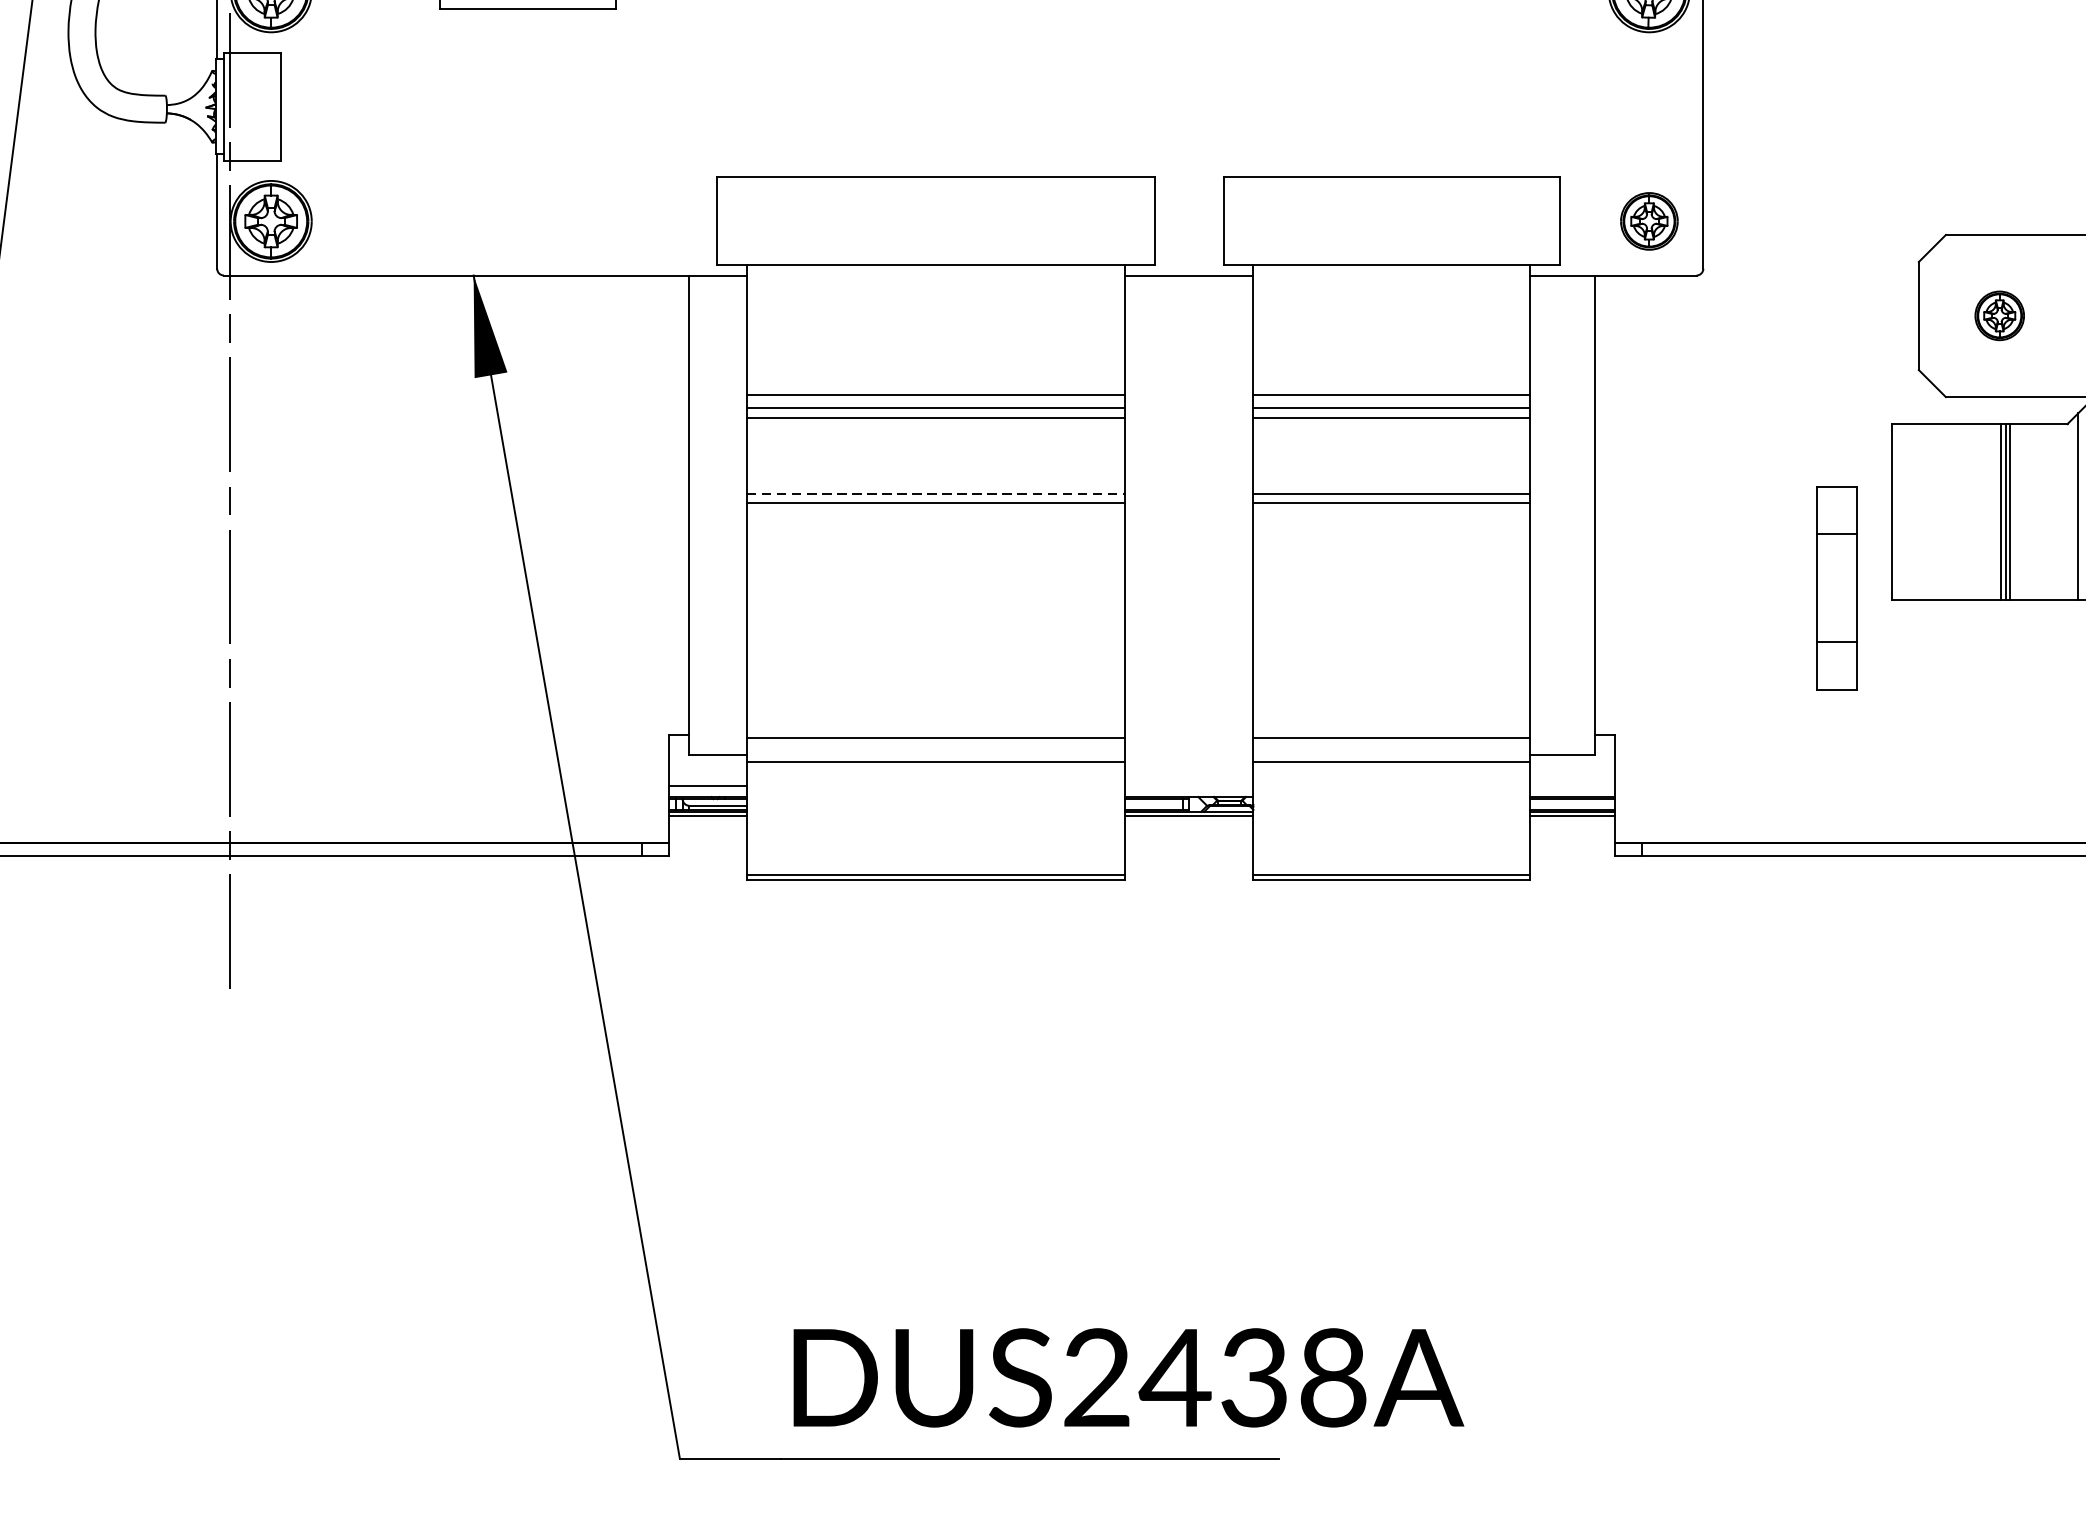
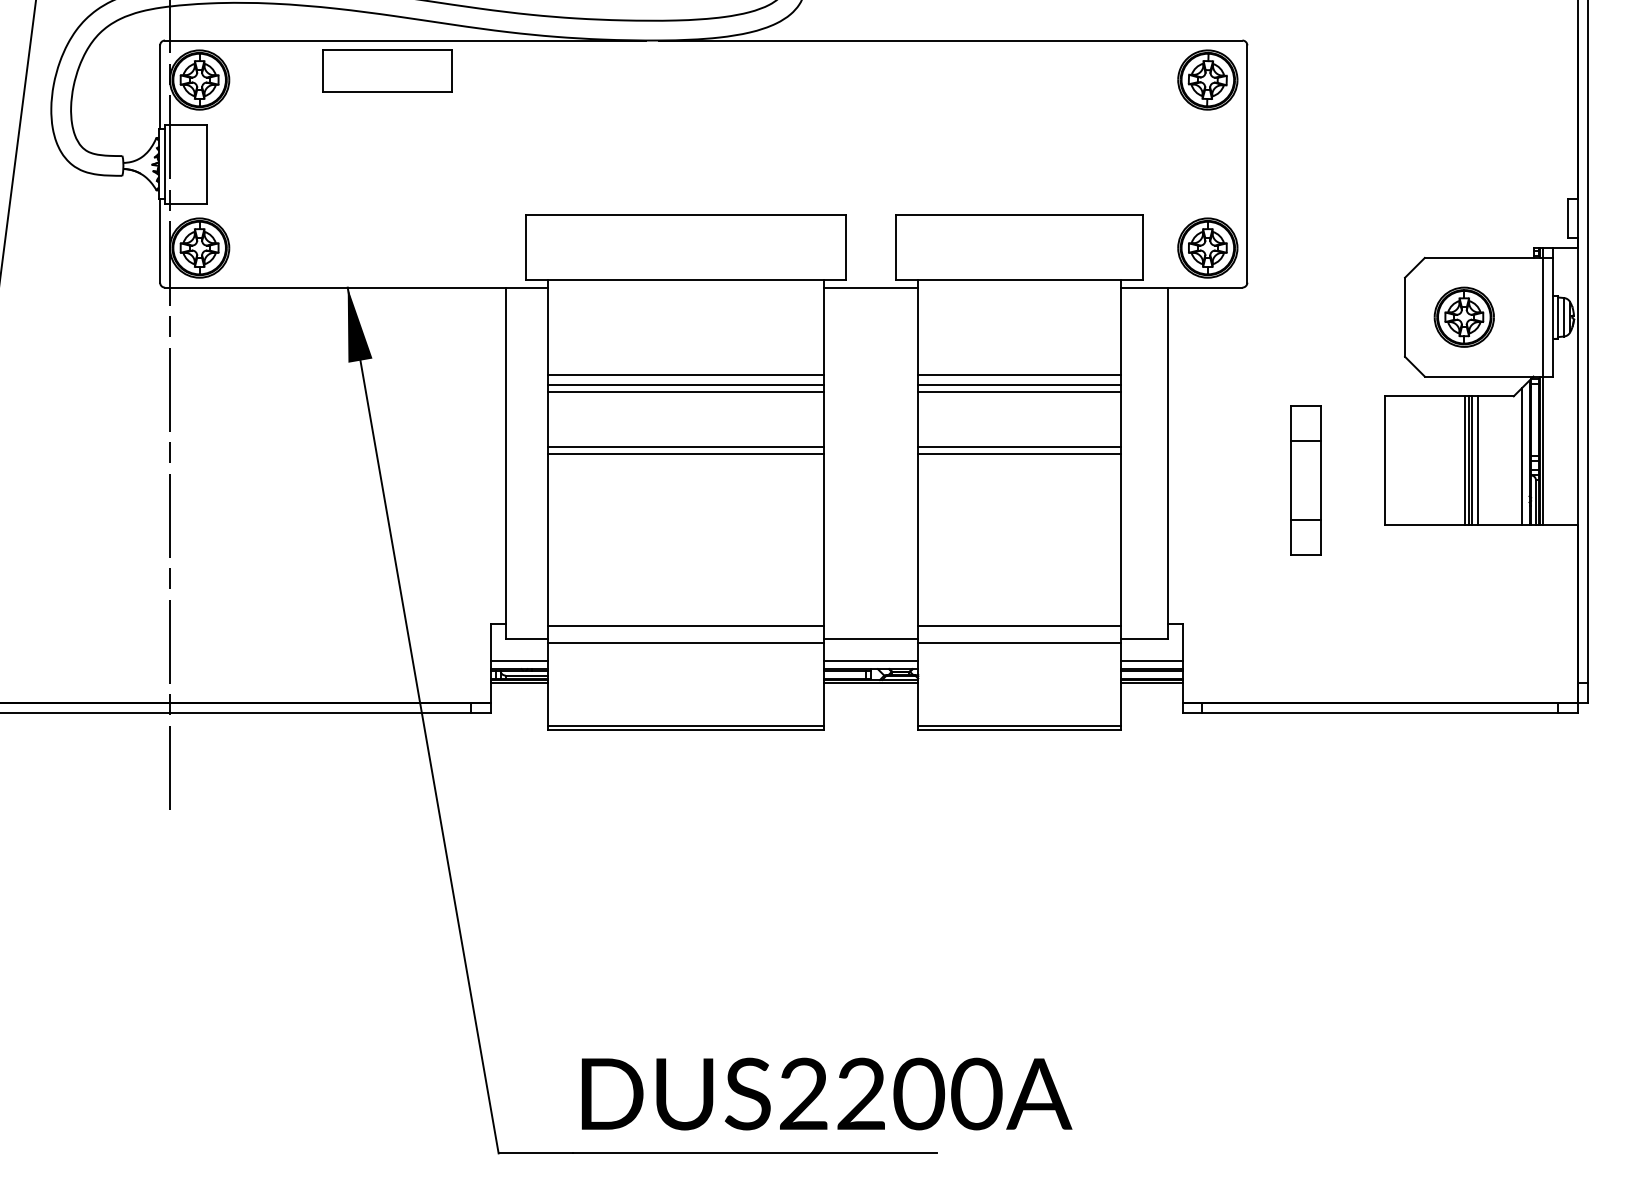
part: (1648, 220) -> (1207, 247), size x1.43
part: (1998, 314) -> (1463, 316), size x1.67
line: (936, 494) -> (686, 447), dashed -> solid
line: (2017, 511) -> (1477, 460), added
part: (1836, 588) -> (1305, 480), moved
line: (1189, 755) -> (871, 638), added
line: (1189, 786) -> (871, 661), added
line: (1572, 786) -> (1151, 661), added
text: (1253, 1377) -> (918, 1093), DUS2438A -> DUS2200A

